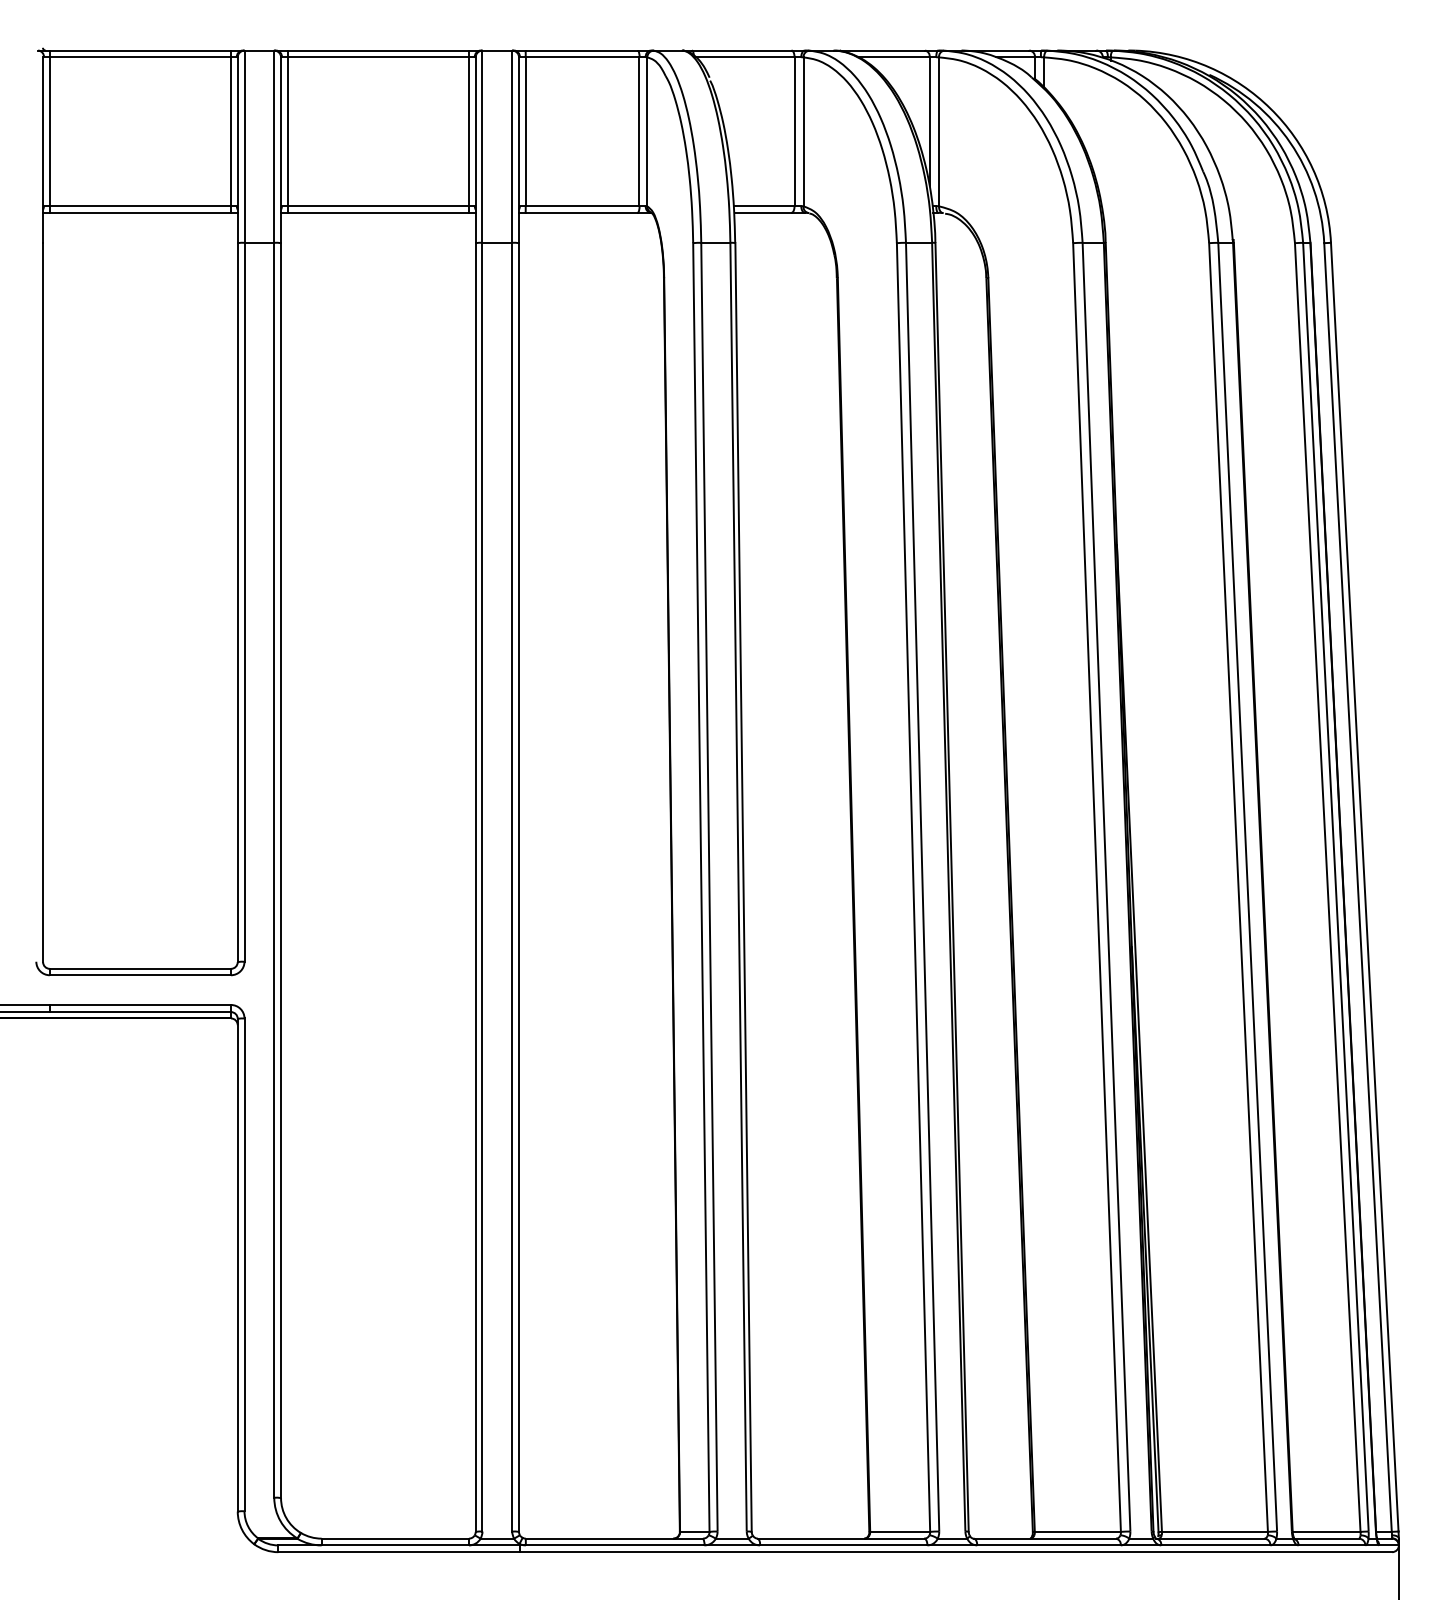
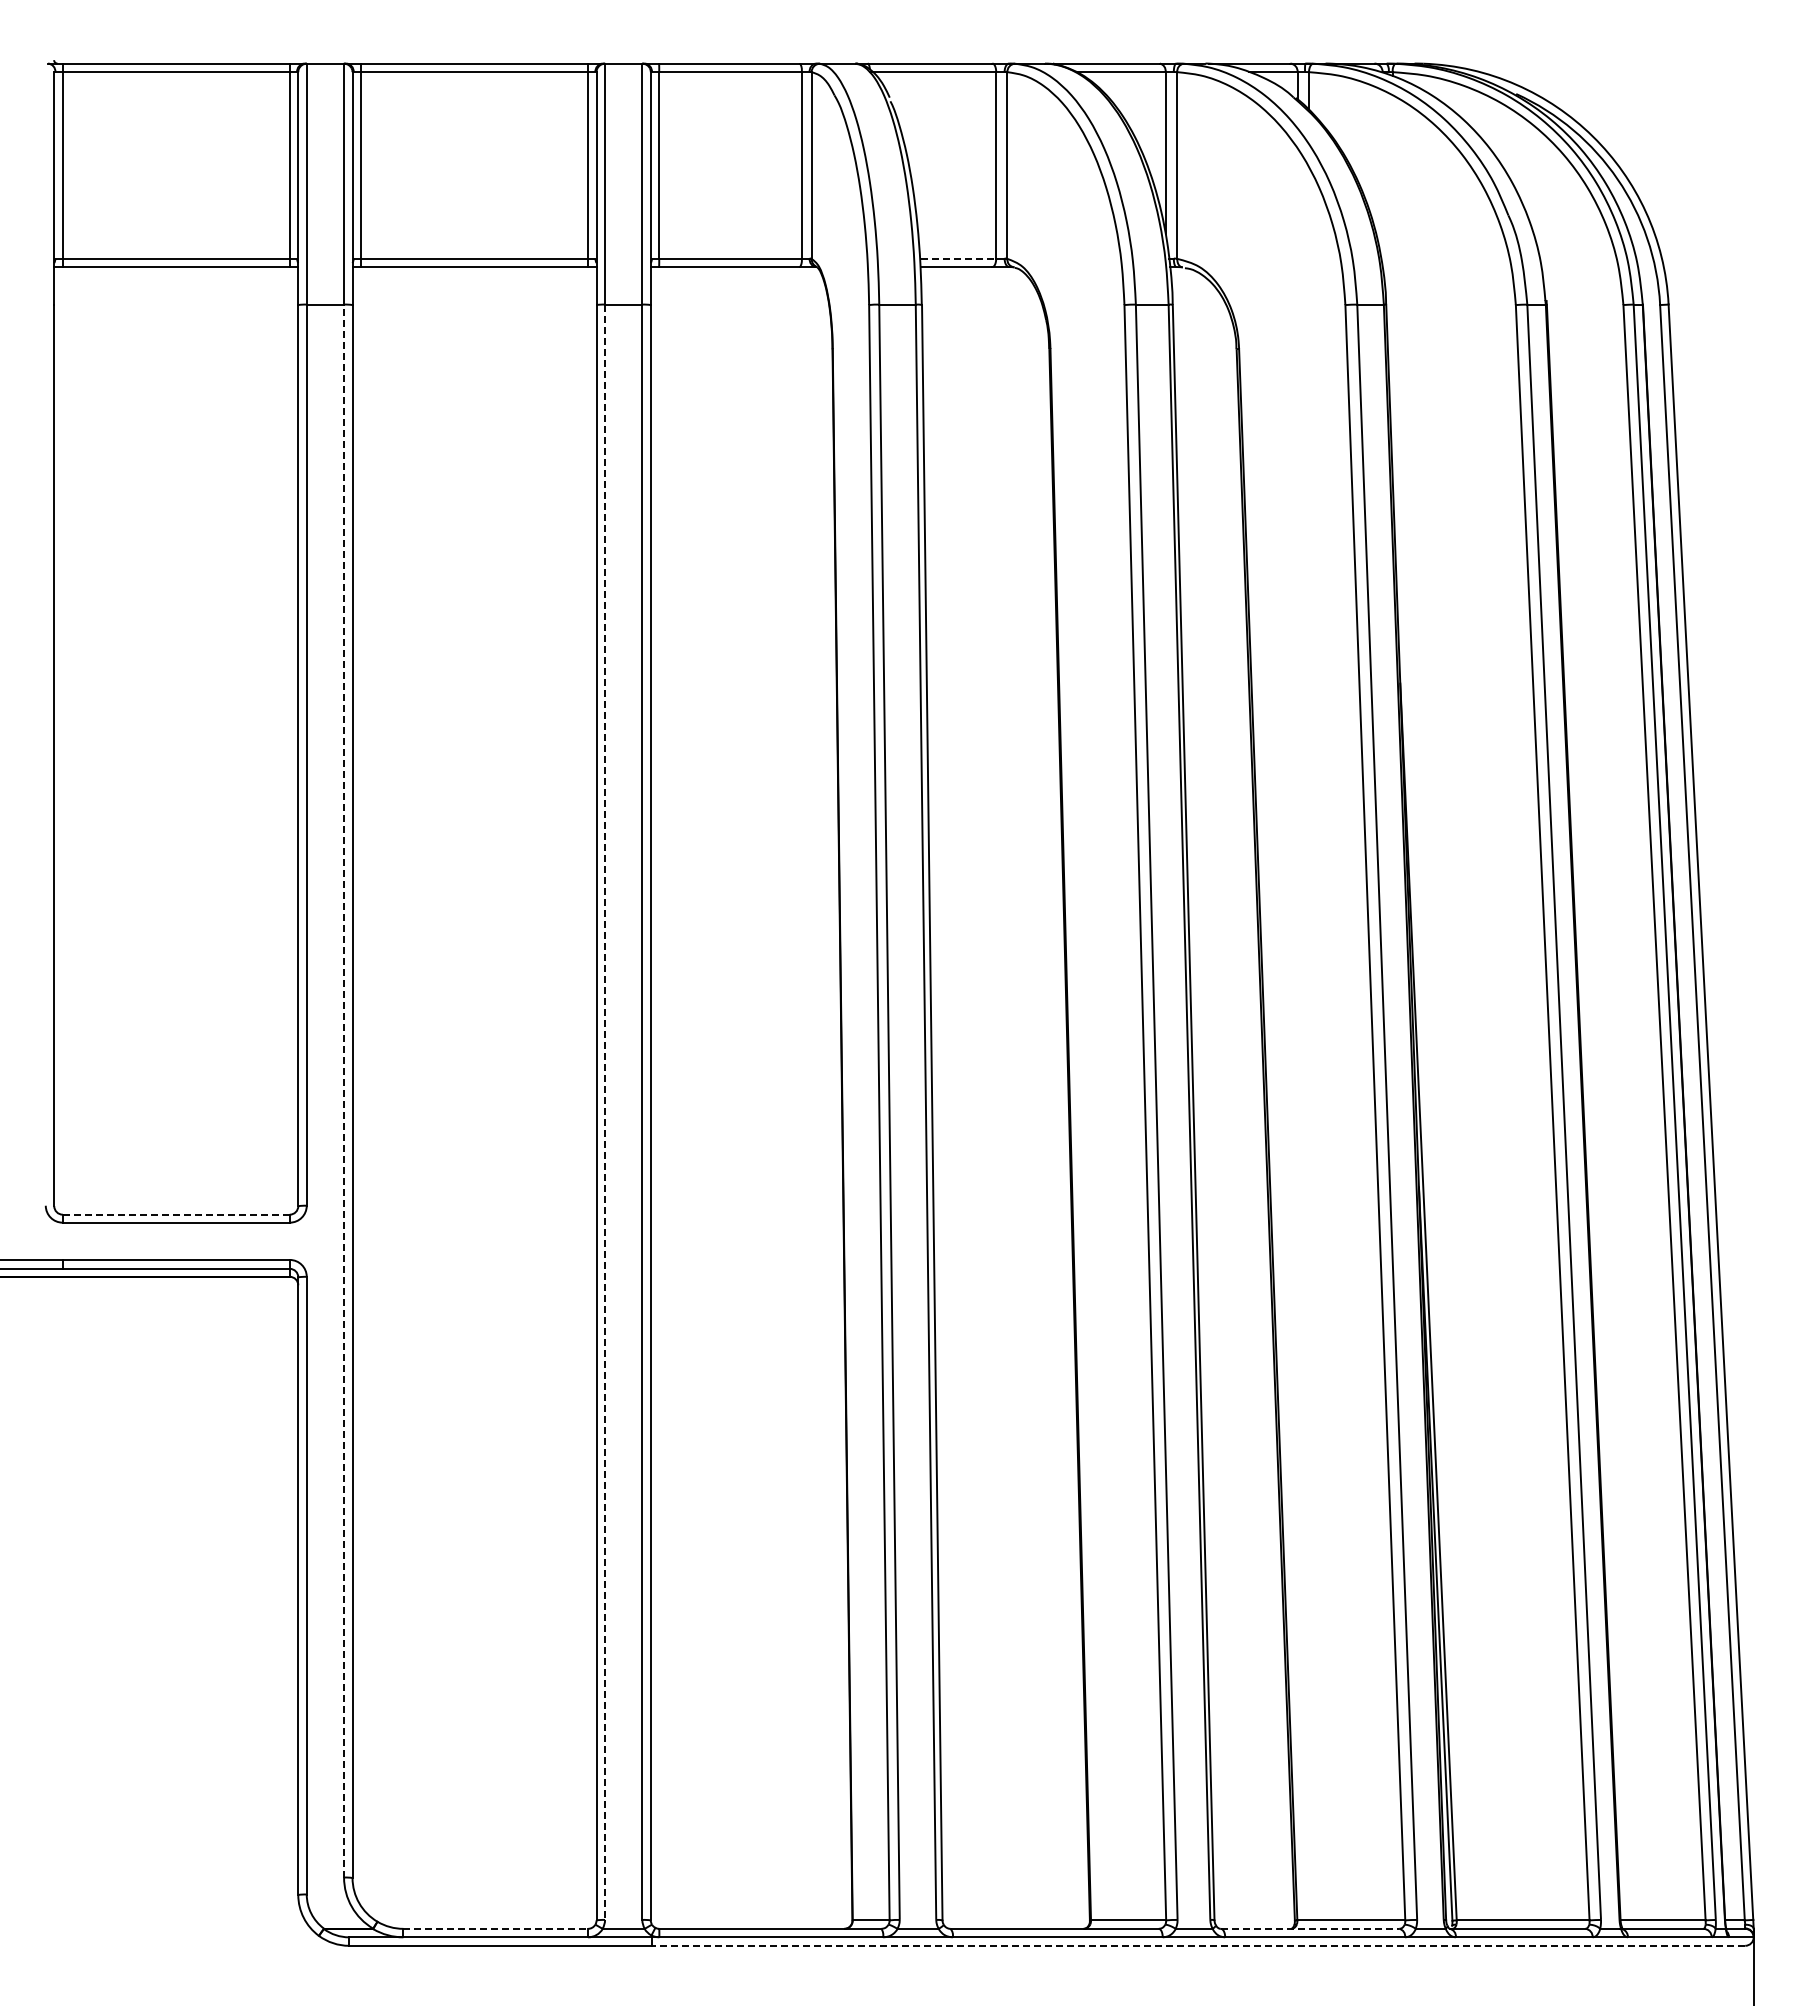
line: (764, 206) -> (958, 258), solid -> dashed
line: (274, 869) -> (344, 1090), solid -> dashed
line: (482, 887) -> (605, 1112), solid -> dashed
line: (140, 968) -> (176, 1214), solid -> dashed
line: (395, 1538) -> (496, 1928), solid -> dashed
line: (1045, 1538) -> (1310, 1928), solid -> dashed
line: (955, 1551) -> (1198, 1945), solid -> dashed

